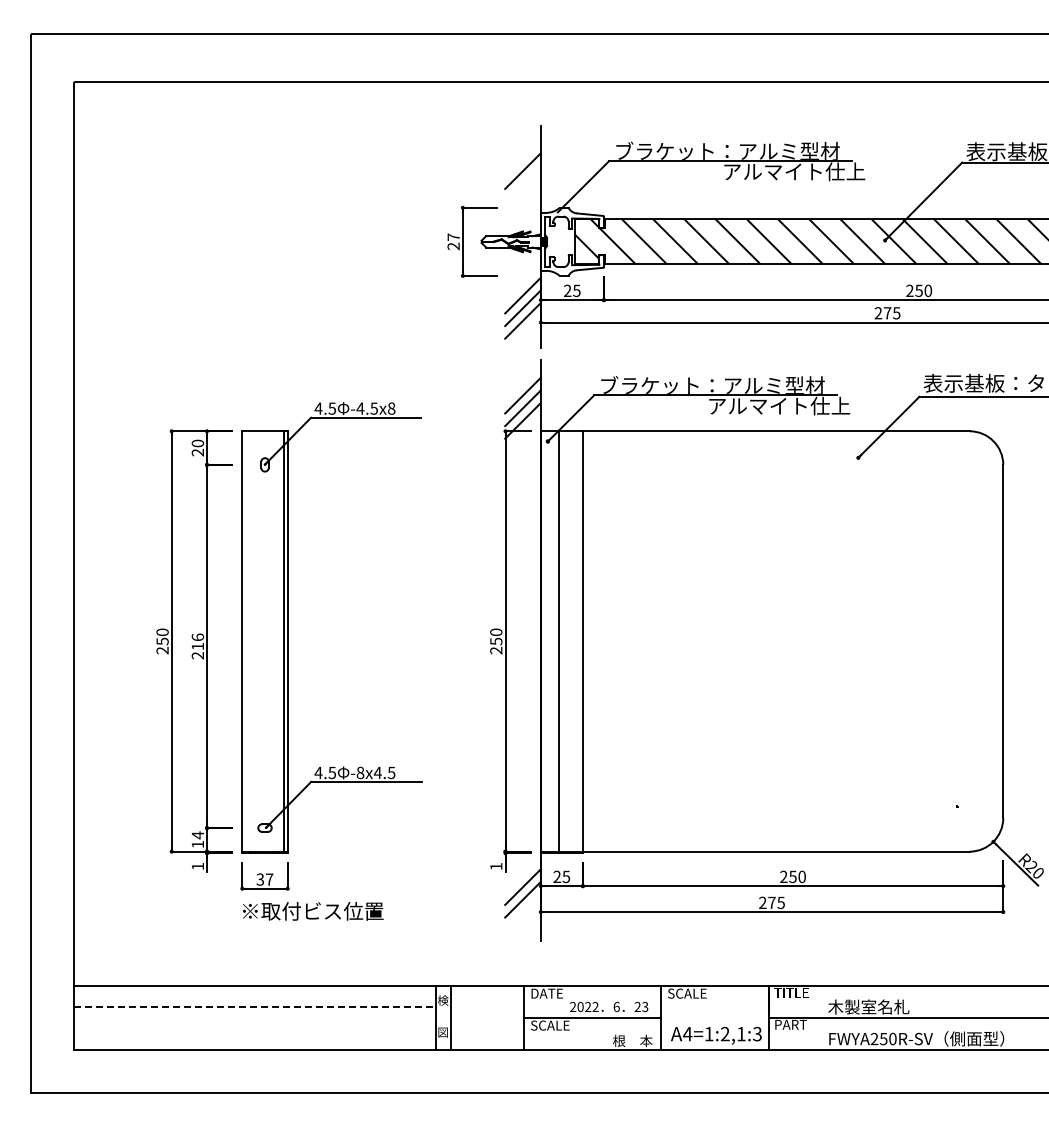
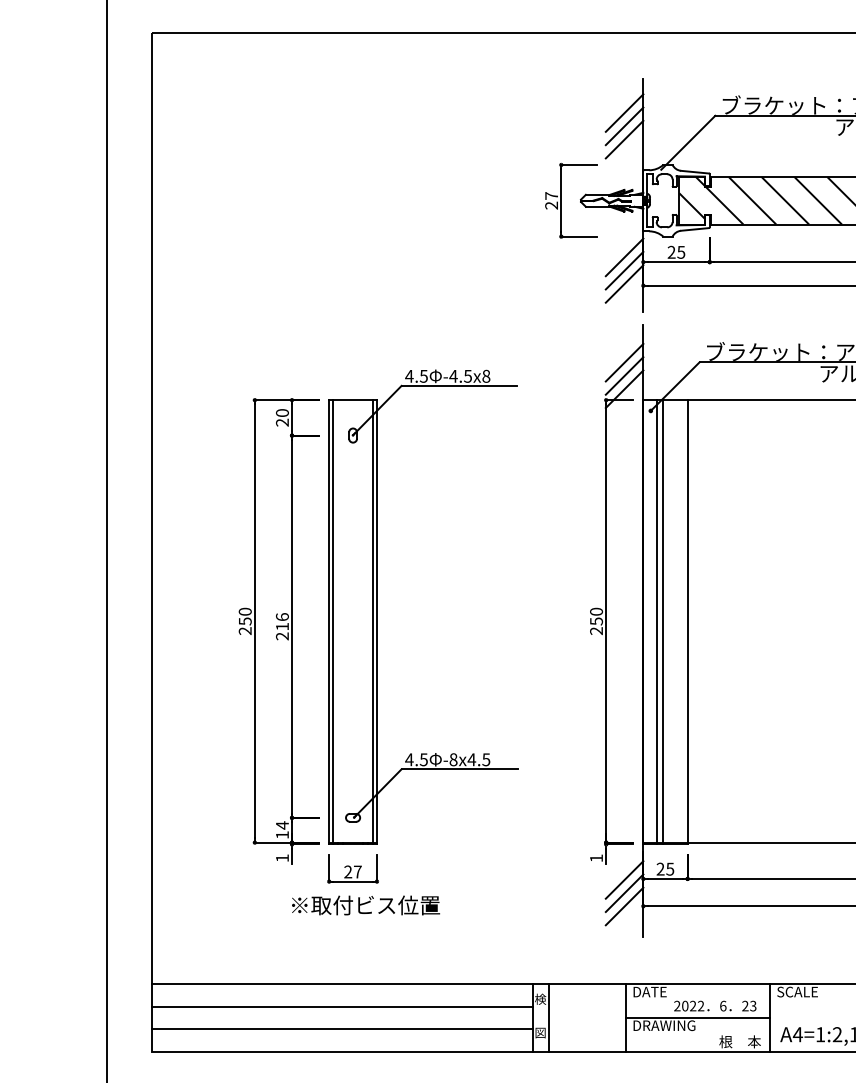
line: (522, 158) -> (624, 113), added
line: (522, 183) -> (624, 139), added
line: (245, 642) -> (332, 622), added
line: (553, 642) -> (656, 622), added
text: (260, 879) -> (348, 871), 37 -> 27
text: (313, 911) -> (366, 905), moved
line: (522, 912) -> (624, 906), added
line: (255, 1007) -> (343, 1006), dashed -> solid
text: (560, 1025) -> (664, 1025), SCALE -> DRAWING
line: (254, 1028) -> (342, 1028), added

